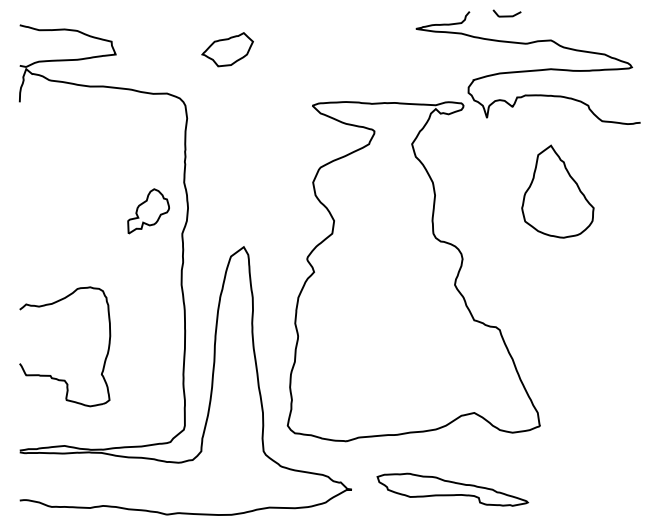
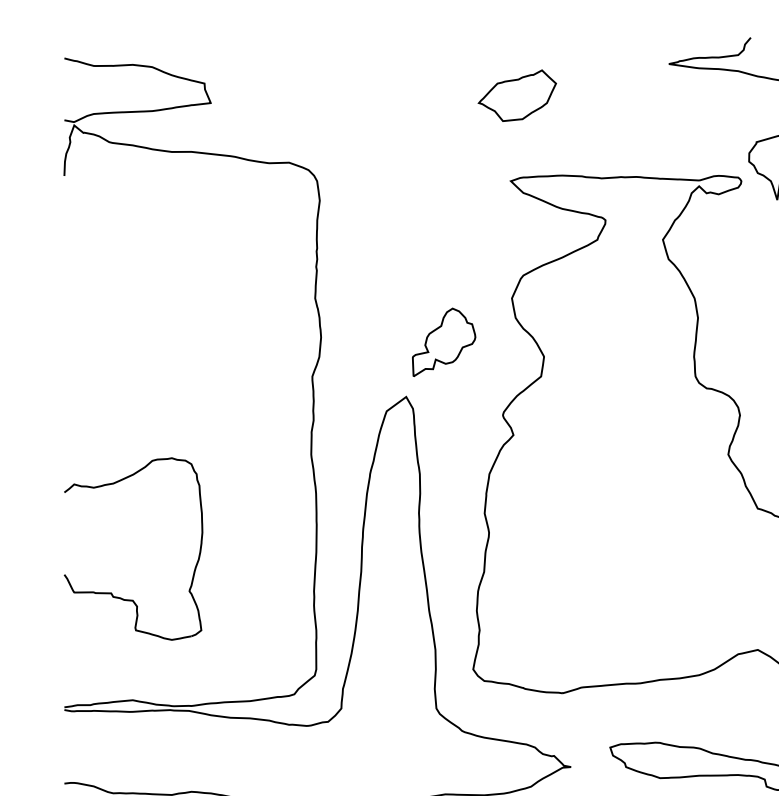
part: (227, 49) -> (517, 95), moved
part: (148, 211) -> (443, 342), moved

